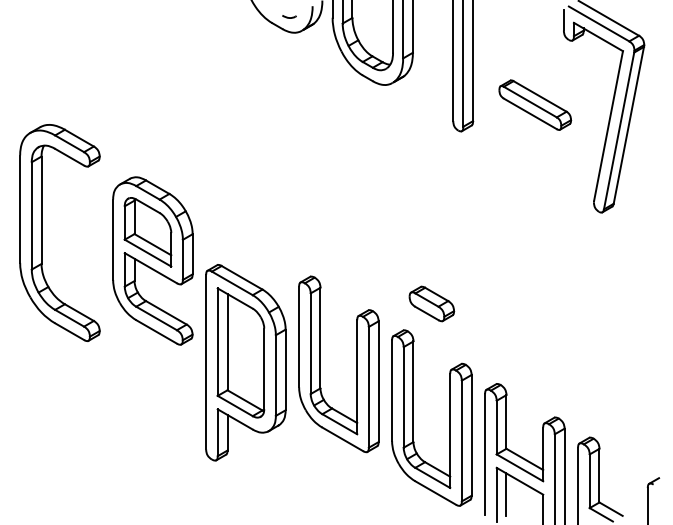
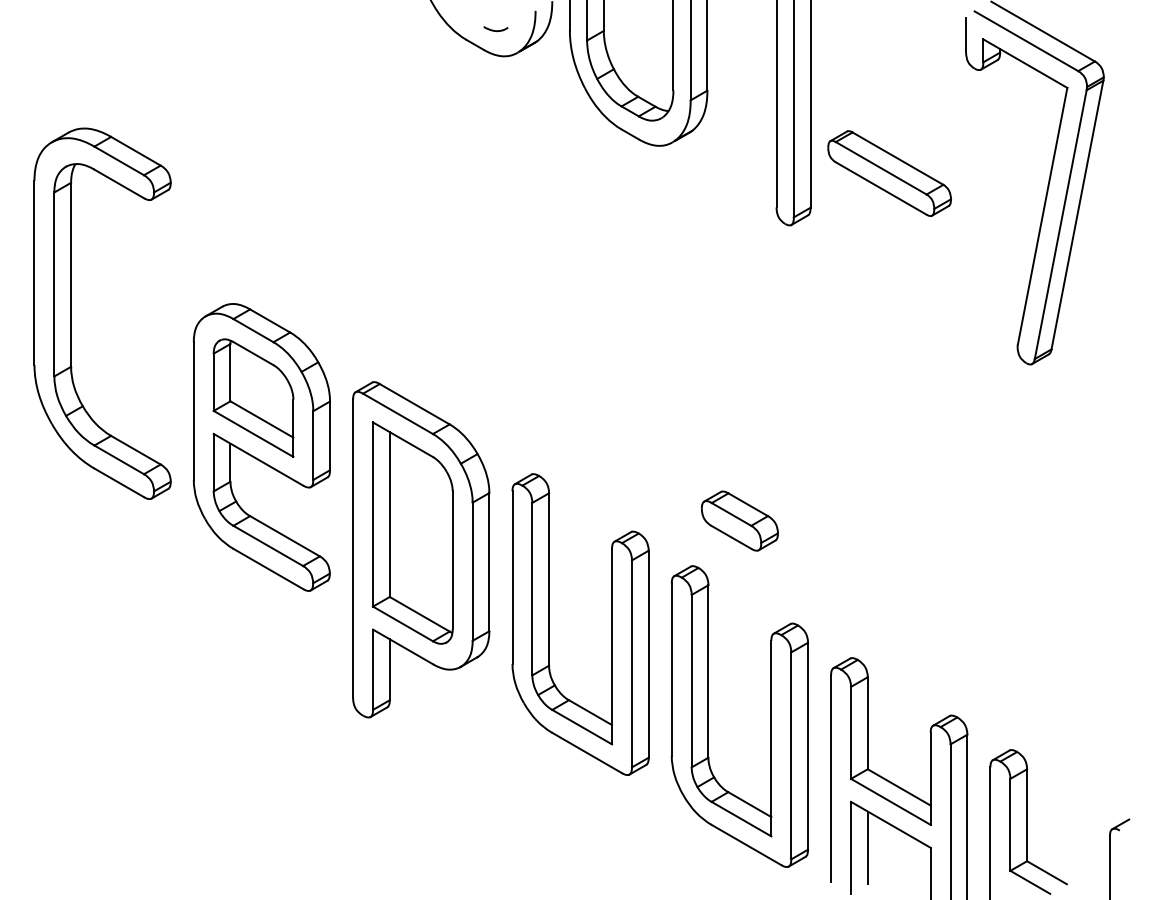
part: (535, 104) -> (890, 172), moved
part: (42, 232) -> (72, 312), moved
part: (245, 362) -> (420, 549), moved

